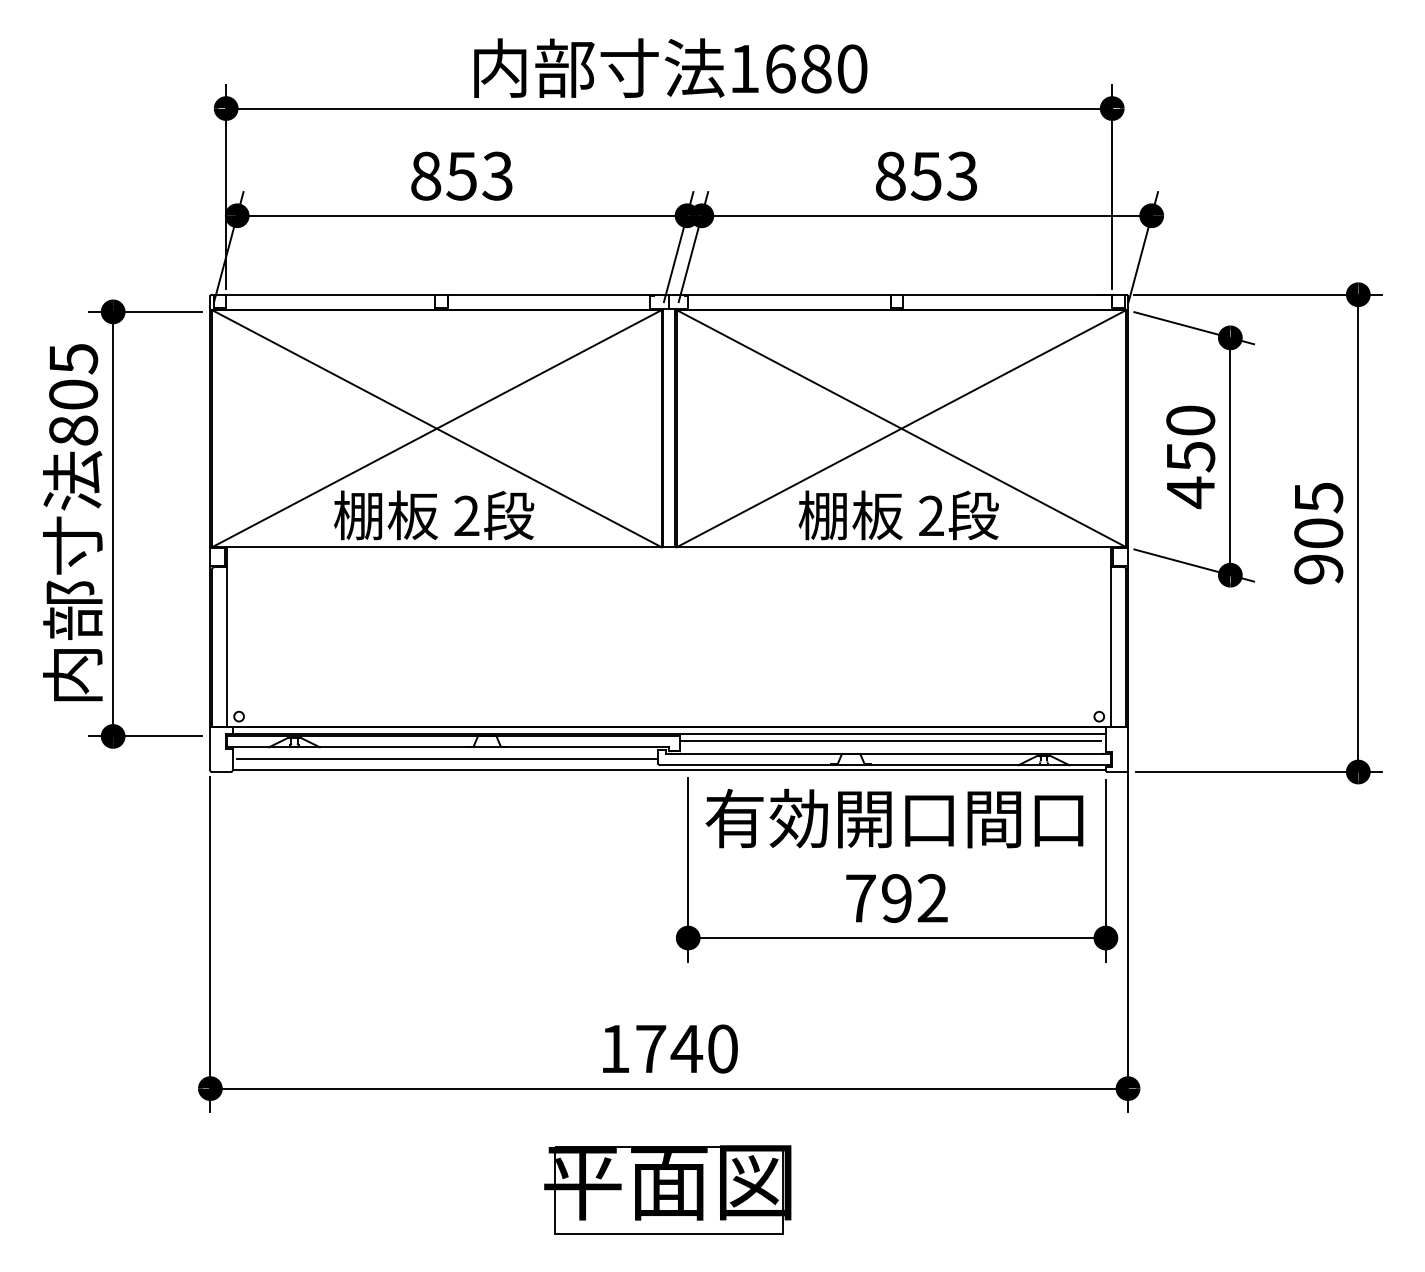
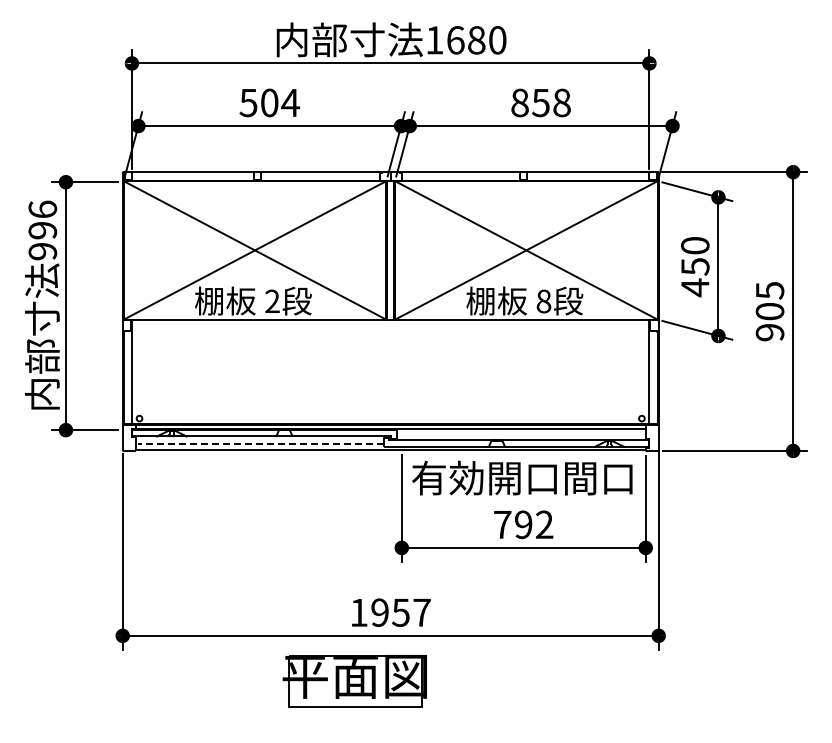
text: (461, 175) -> (269, 102), 853 -> 504
text: (961, 175) -> (561, 102), 853 -> 858
text: (72, 394) -> (42, 230), 805 -> 996
text: (930, 516) -> (543, 301), 2 -> 8
line: (891, 742) -> (520, 433), removed
line: (446, 759) -> (260, 443), solid -> dashed
text: (685, 1048) -> (400, 612), 1740 -> 1957
part: (667, 1190) -> (354, 681), moved

